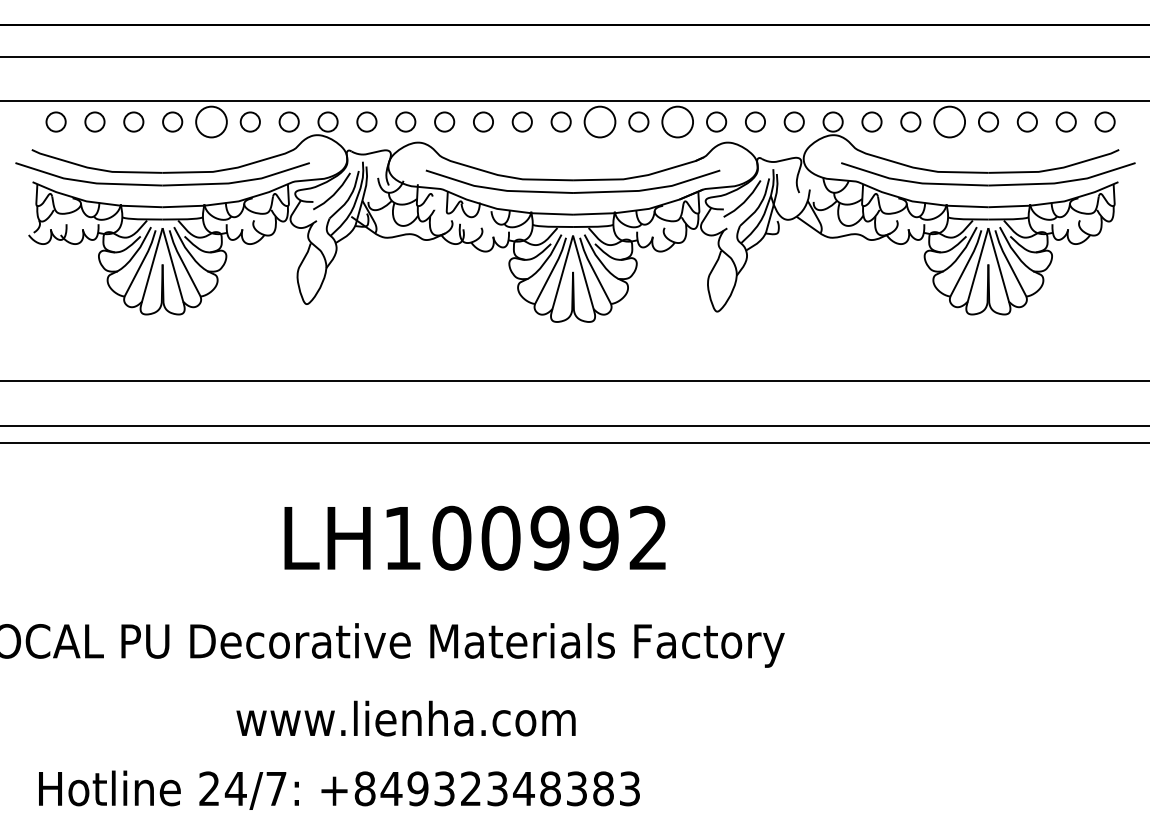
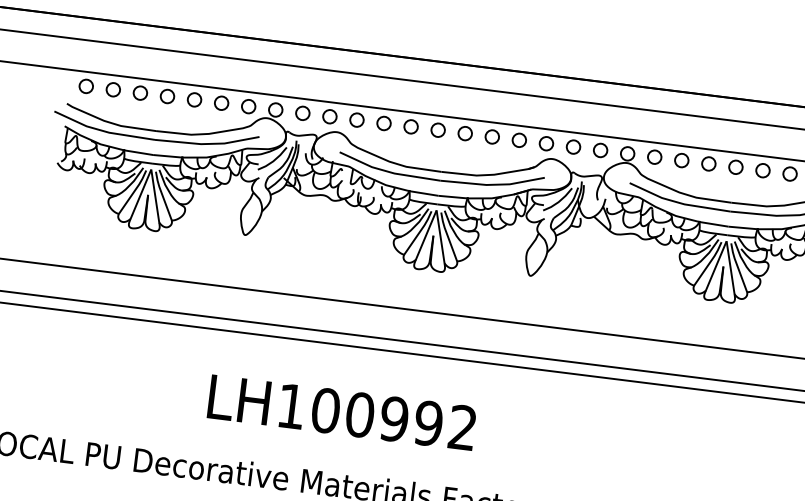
circle: (211, 121) -> (194, 99), size x0.62
circle: (599, 121) -> (464, 133), size x0.62
circle: (677, 121) -> (519, 139), size x0.62
circle: (949, 121) -> (708, 163), size x0.62

